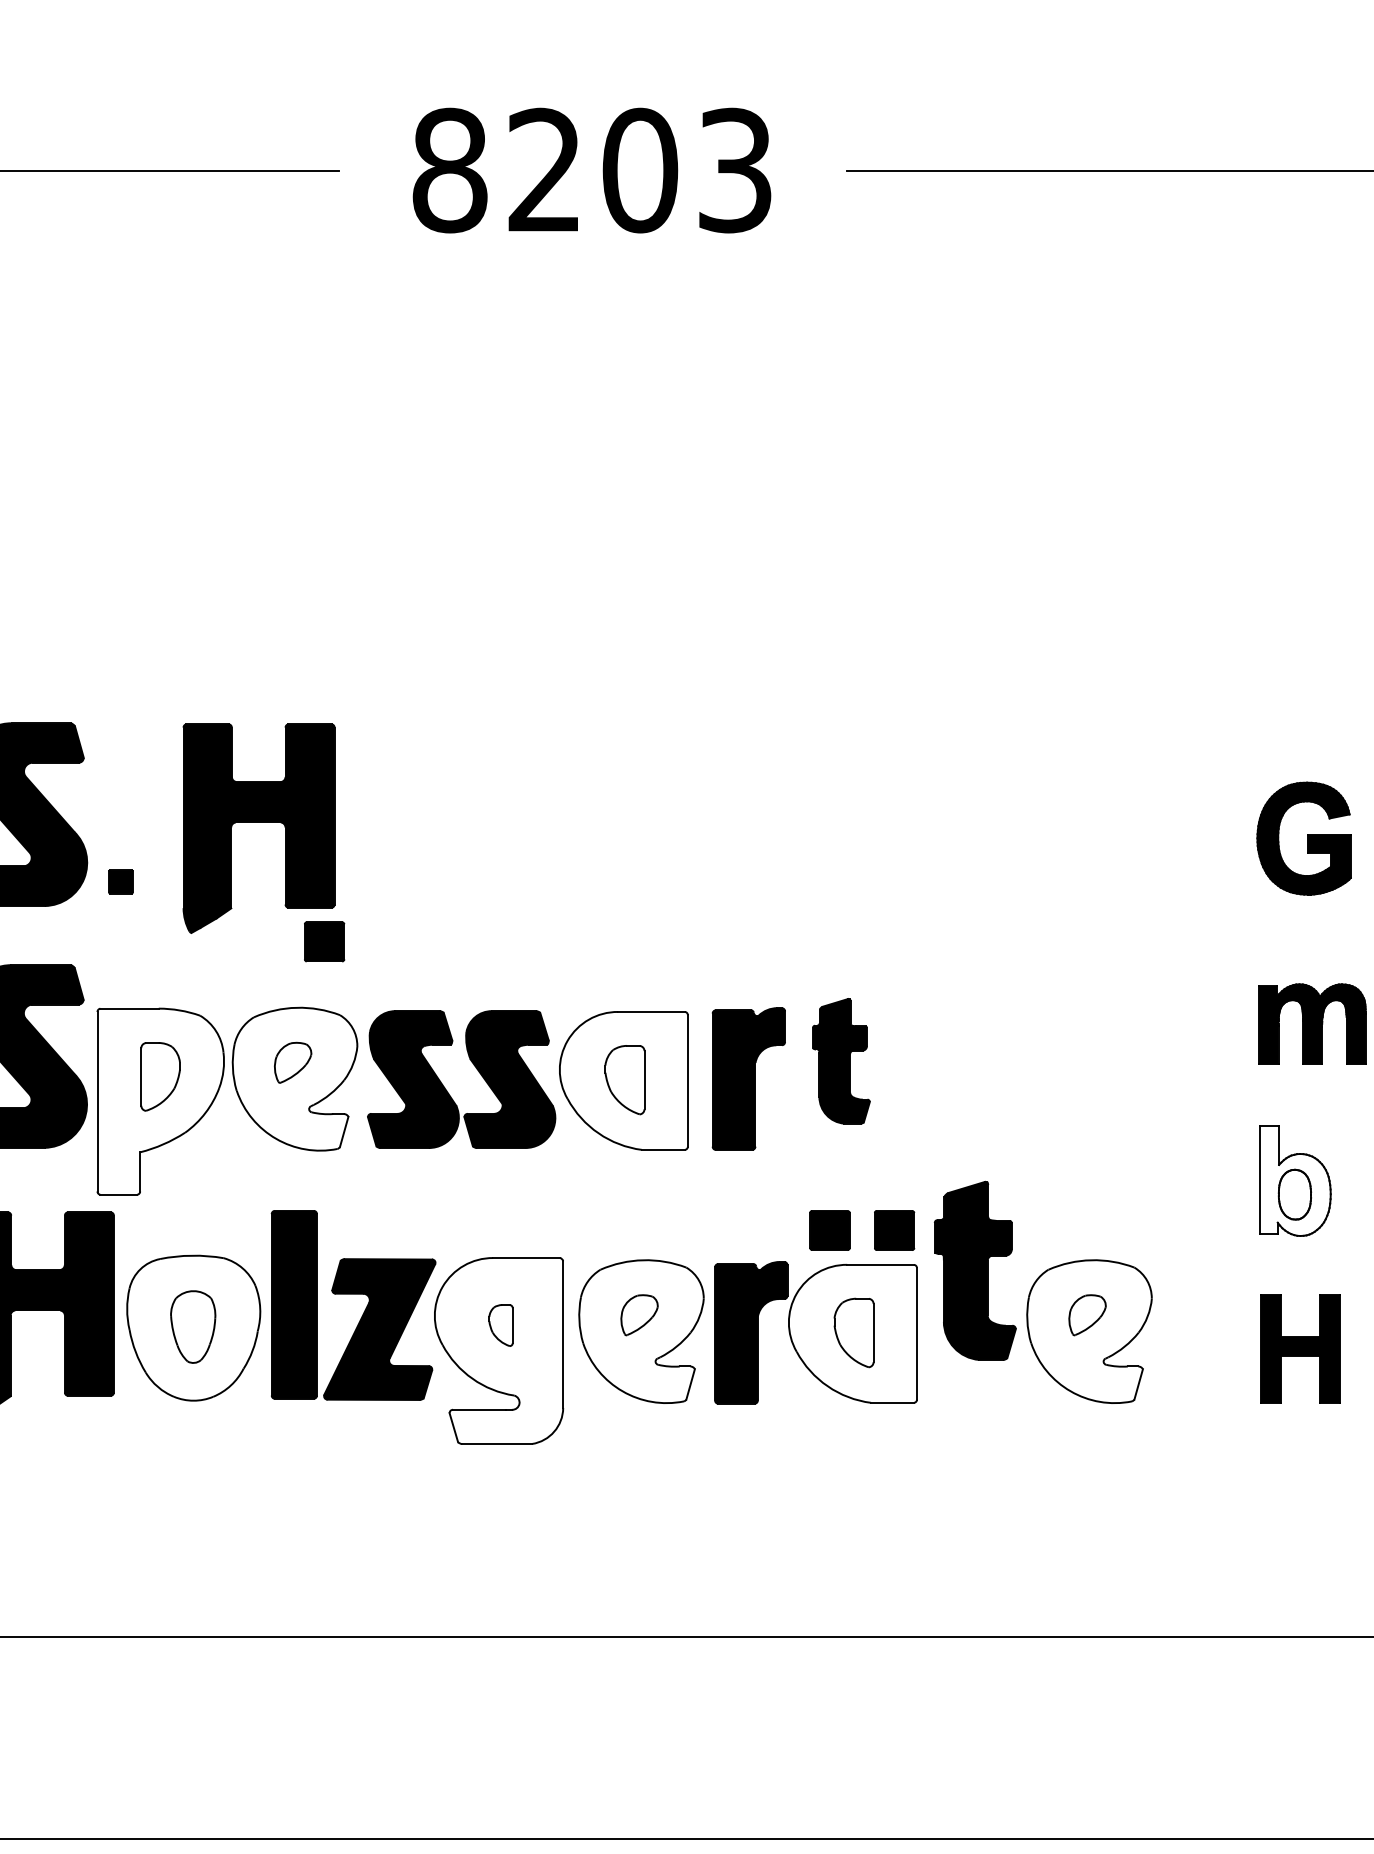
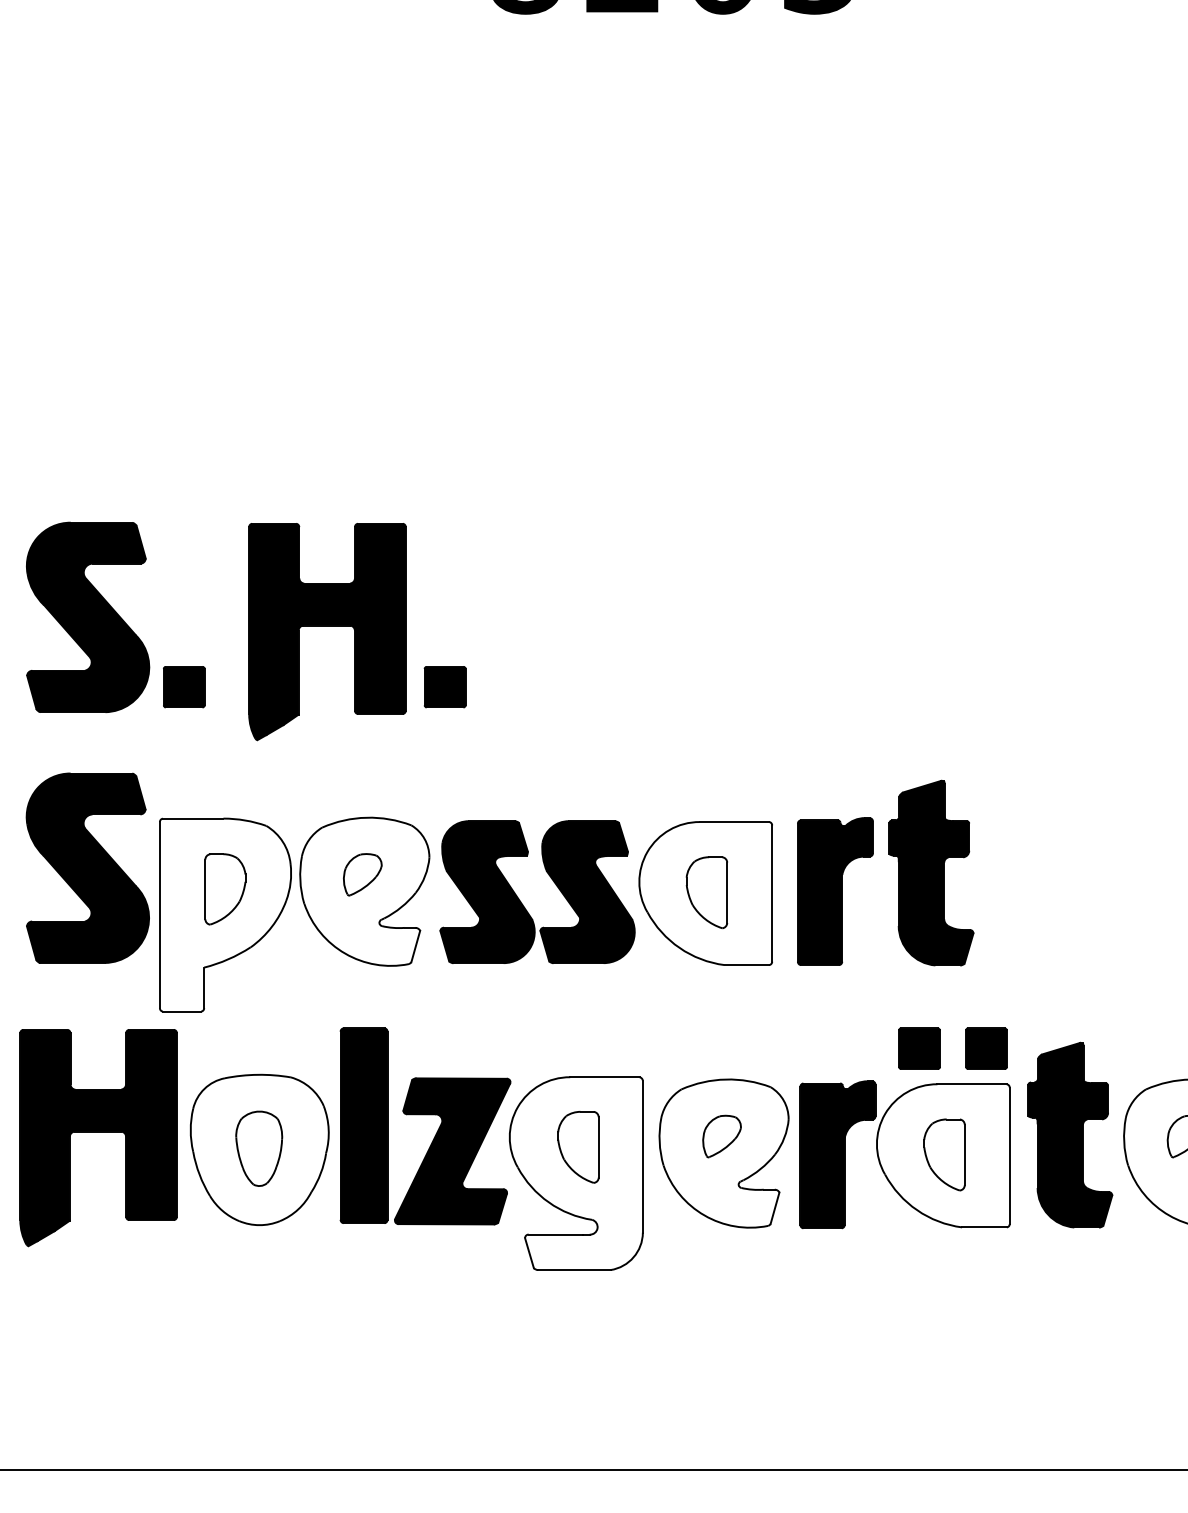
part: (120, 881) -> (183, 686), size x1.67
part: (324, 941) -> (445, 686), moved
part: (841, 1061) -> (931, 873), size x1.43
part: (974, 1270) -> (1069, 1134), moved
part: (500, 1325) -> (577, 1147), size x1.67

